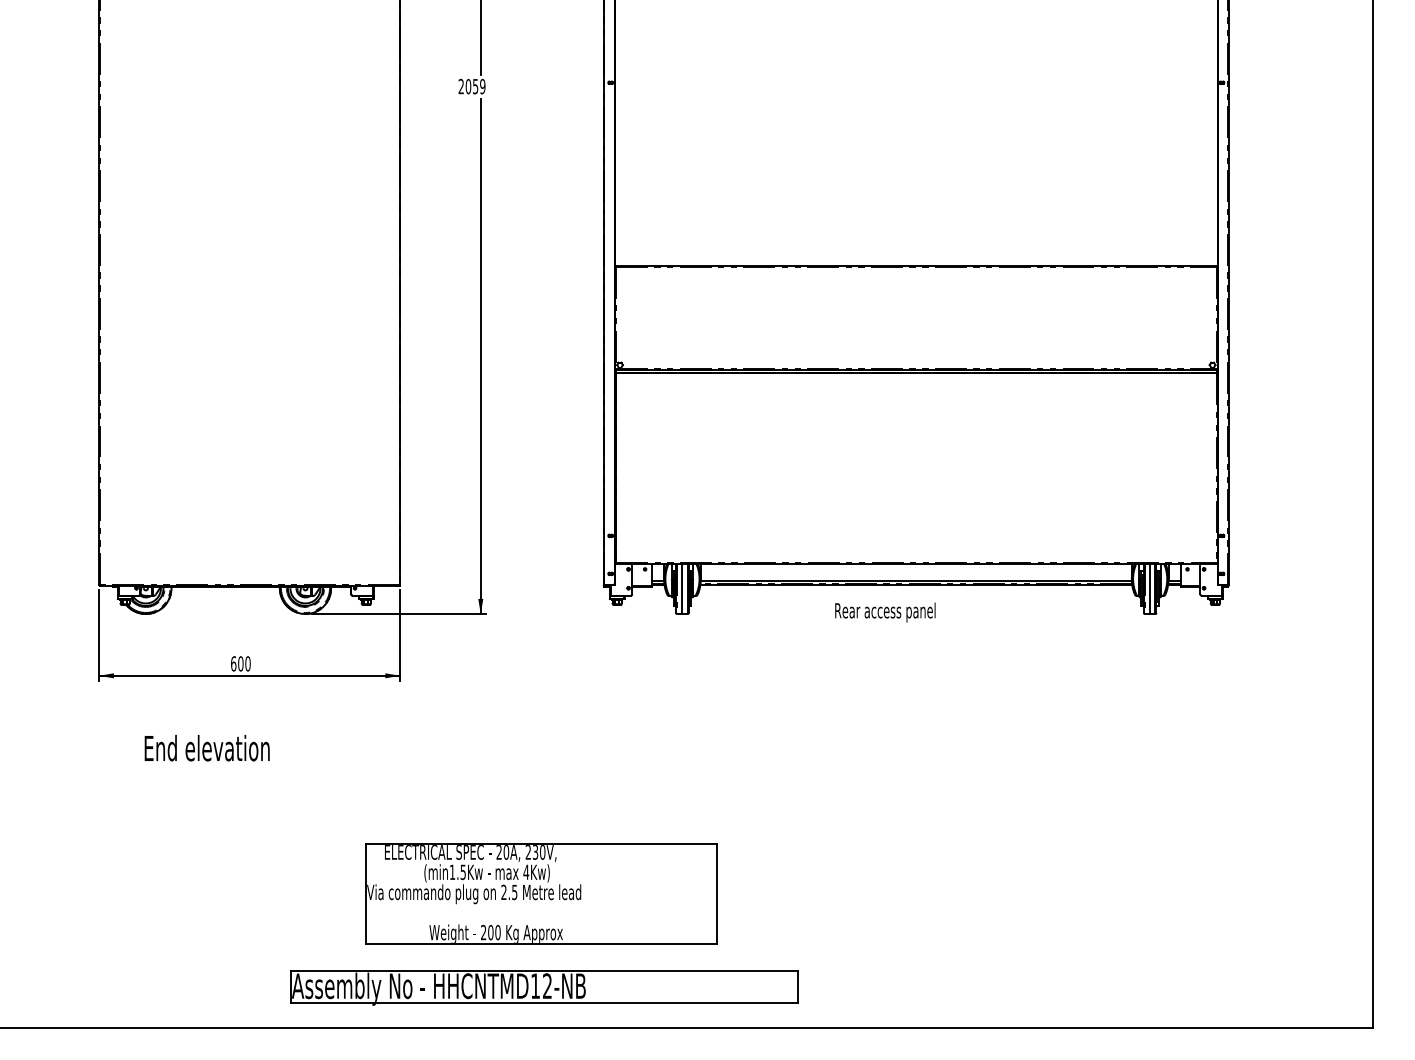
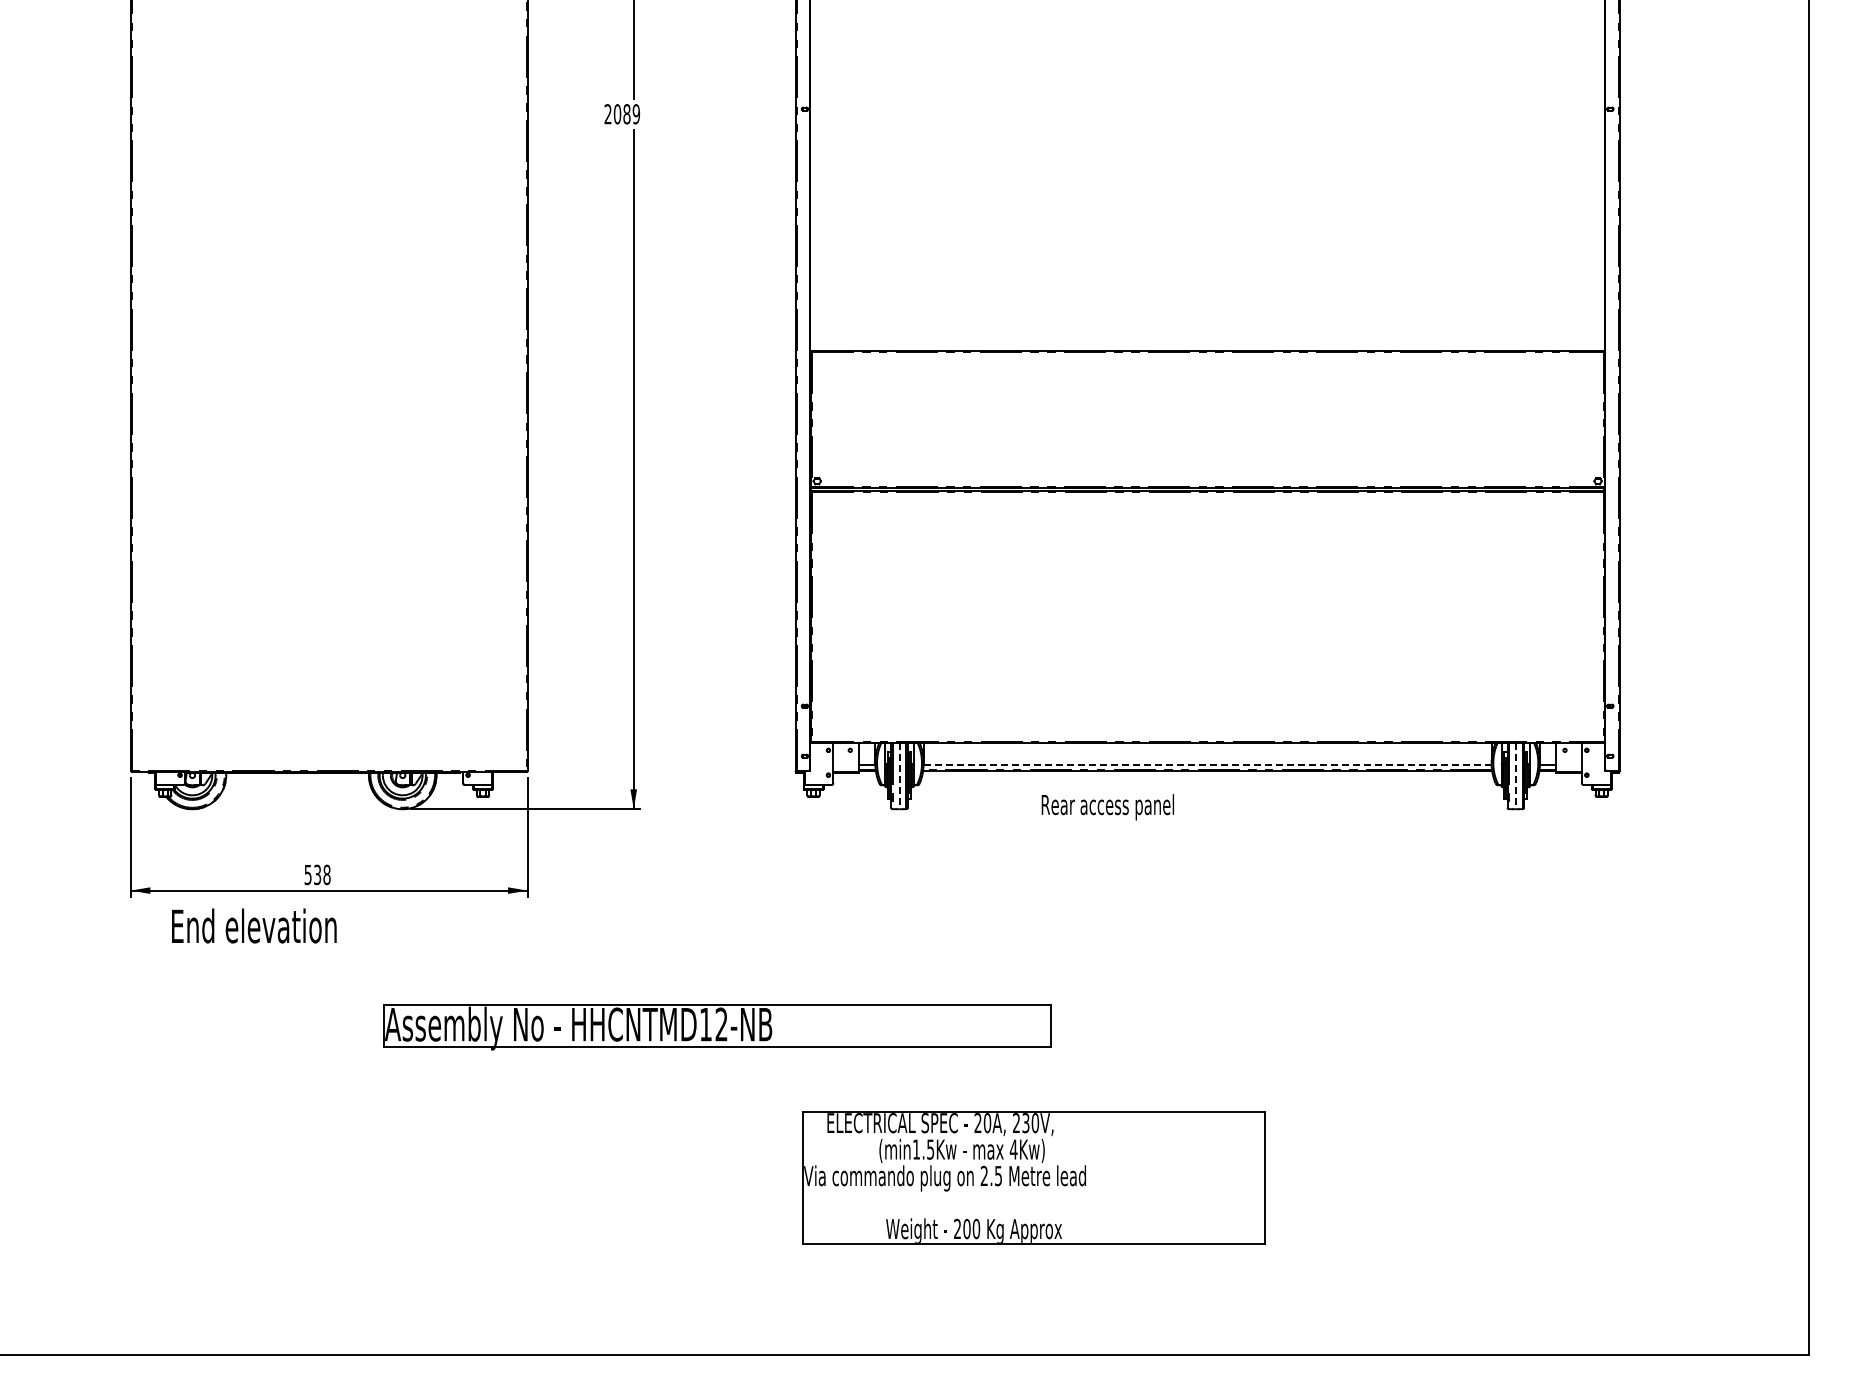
text: (475, 86) -> (626, 114), 2059 -> 2089
line: (916, 580) -> (1207, 765), solid -> dashed
line: (682, 589) -> (899, 776), solid -> dashed
line: (1149, 589) -> (1515, 776), solid -> dashed
text: (885, 612) -> (1107, 807), moved
text: (240, 663) -> (317, 874), 600 -> 538
text: (207, 747) -> (254, 925), moved
part: (541, 893) -> (1033, 1177), moved
part: (544, 988) -> (717, 1027), moved

